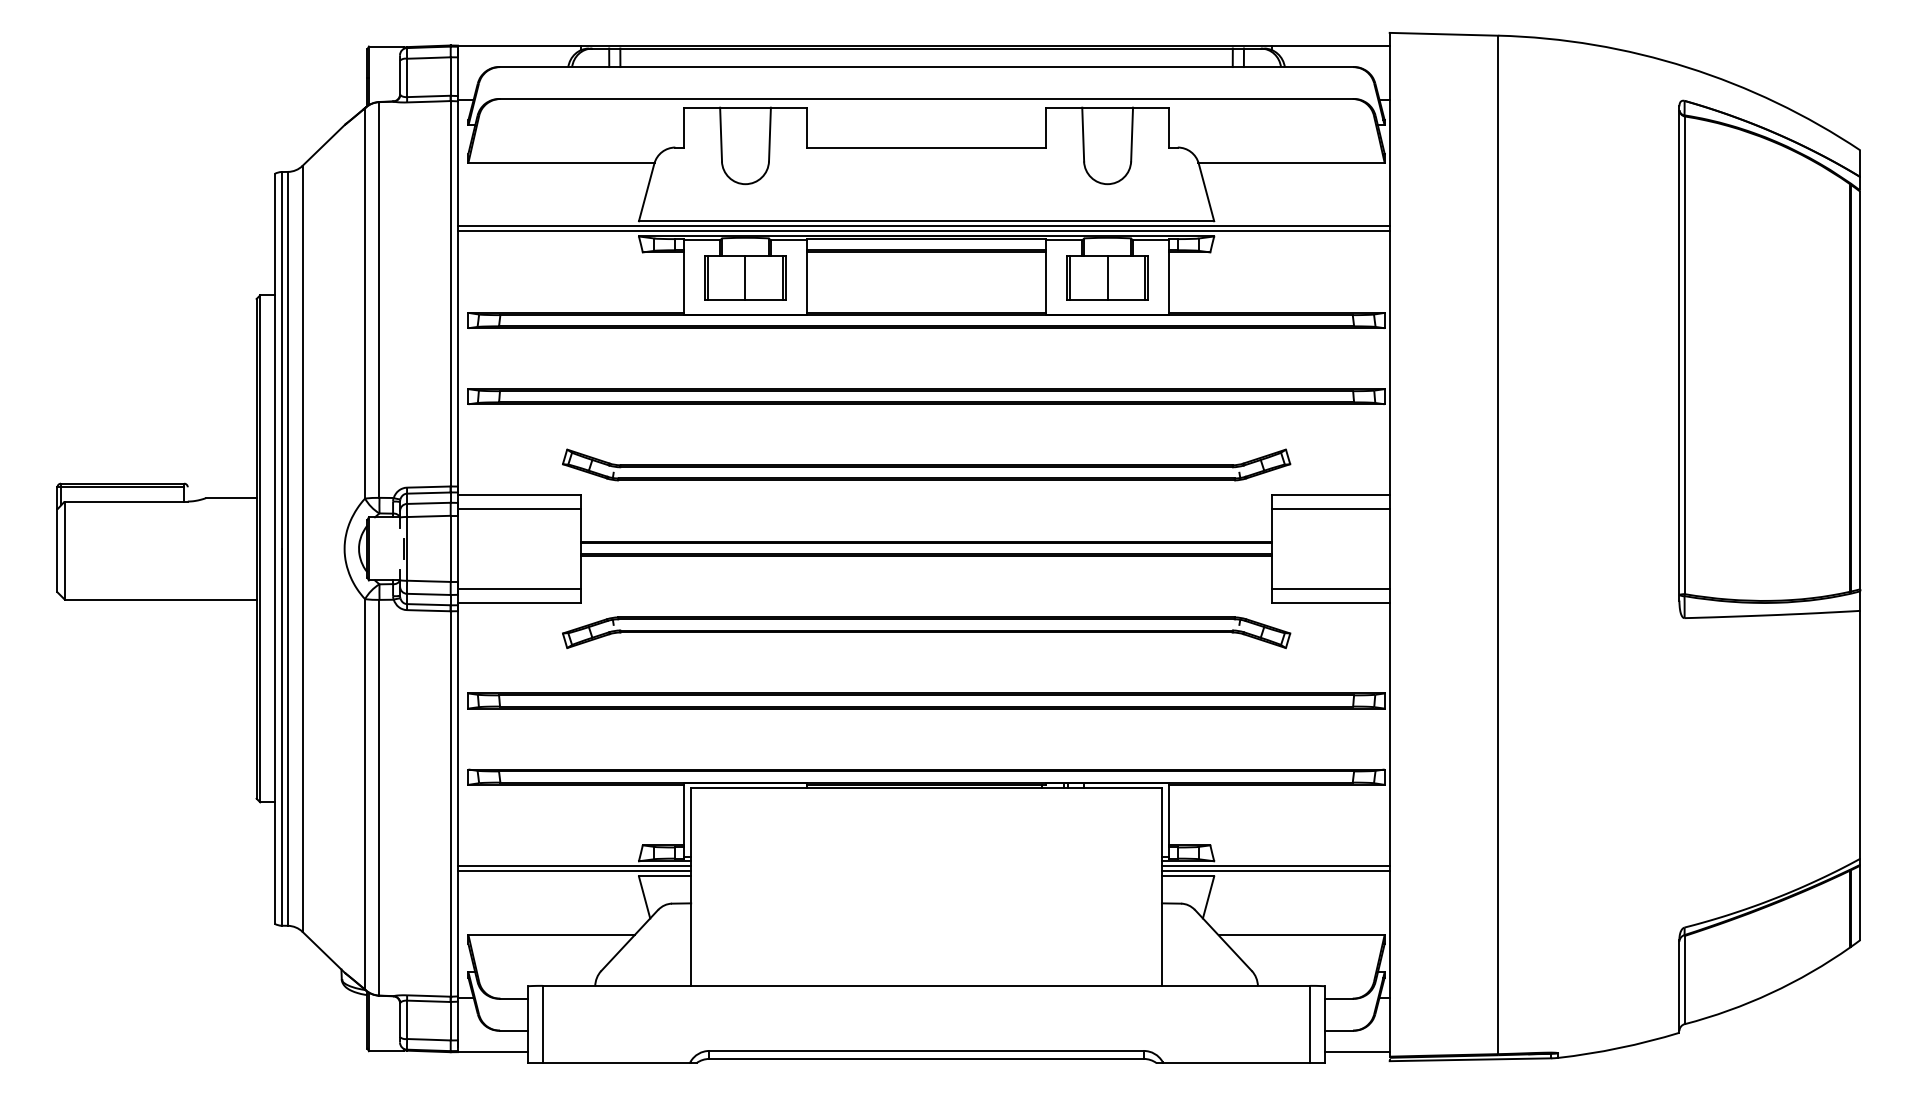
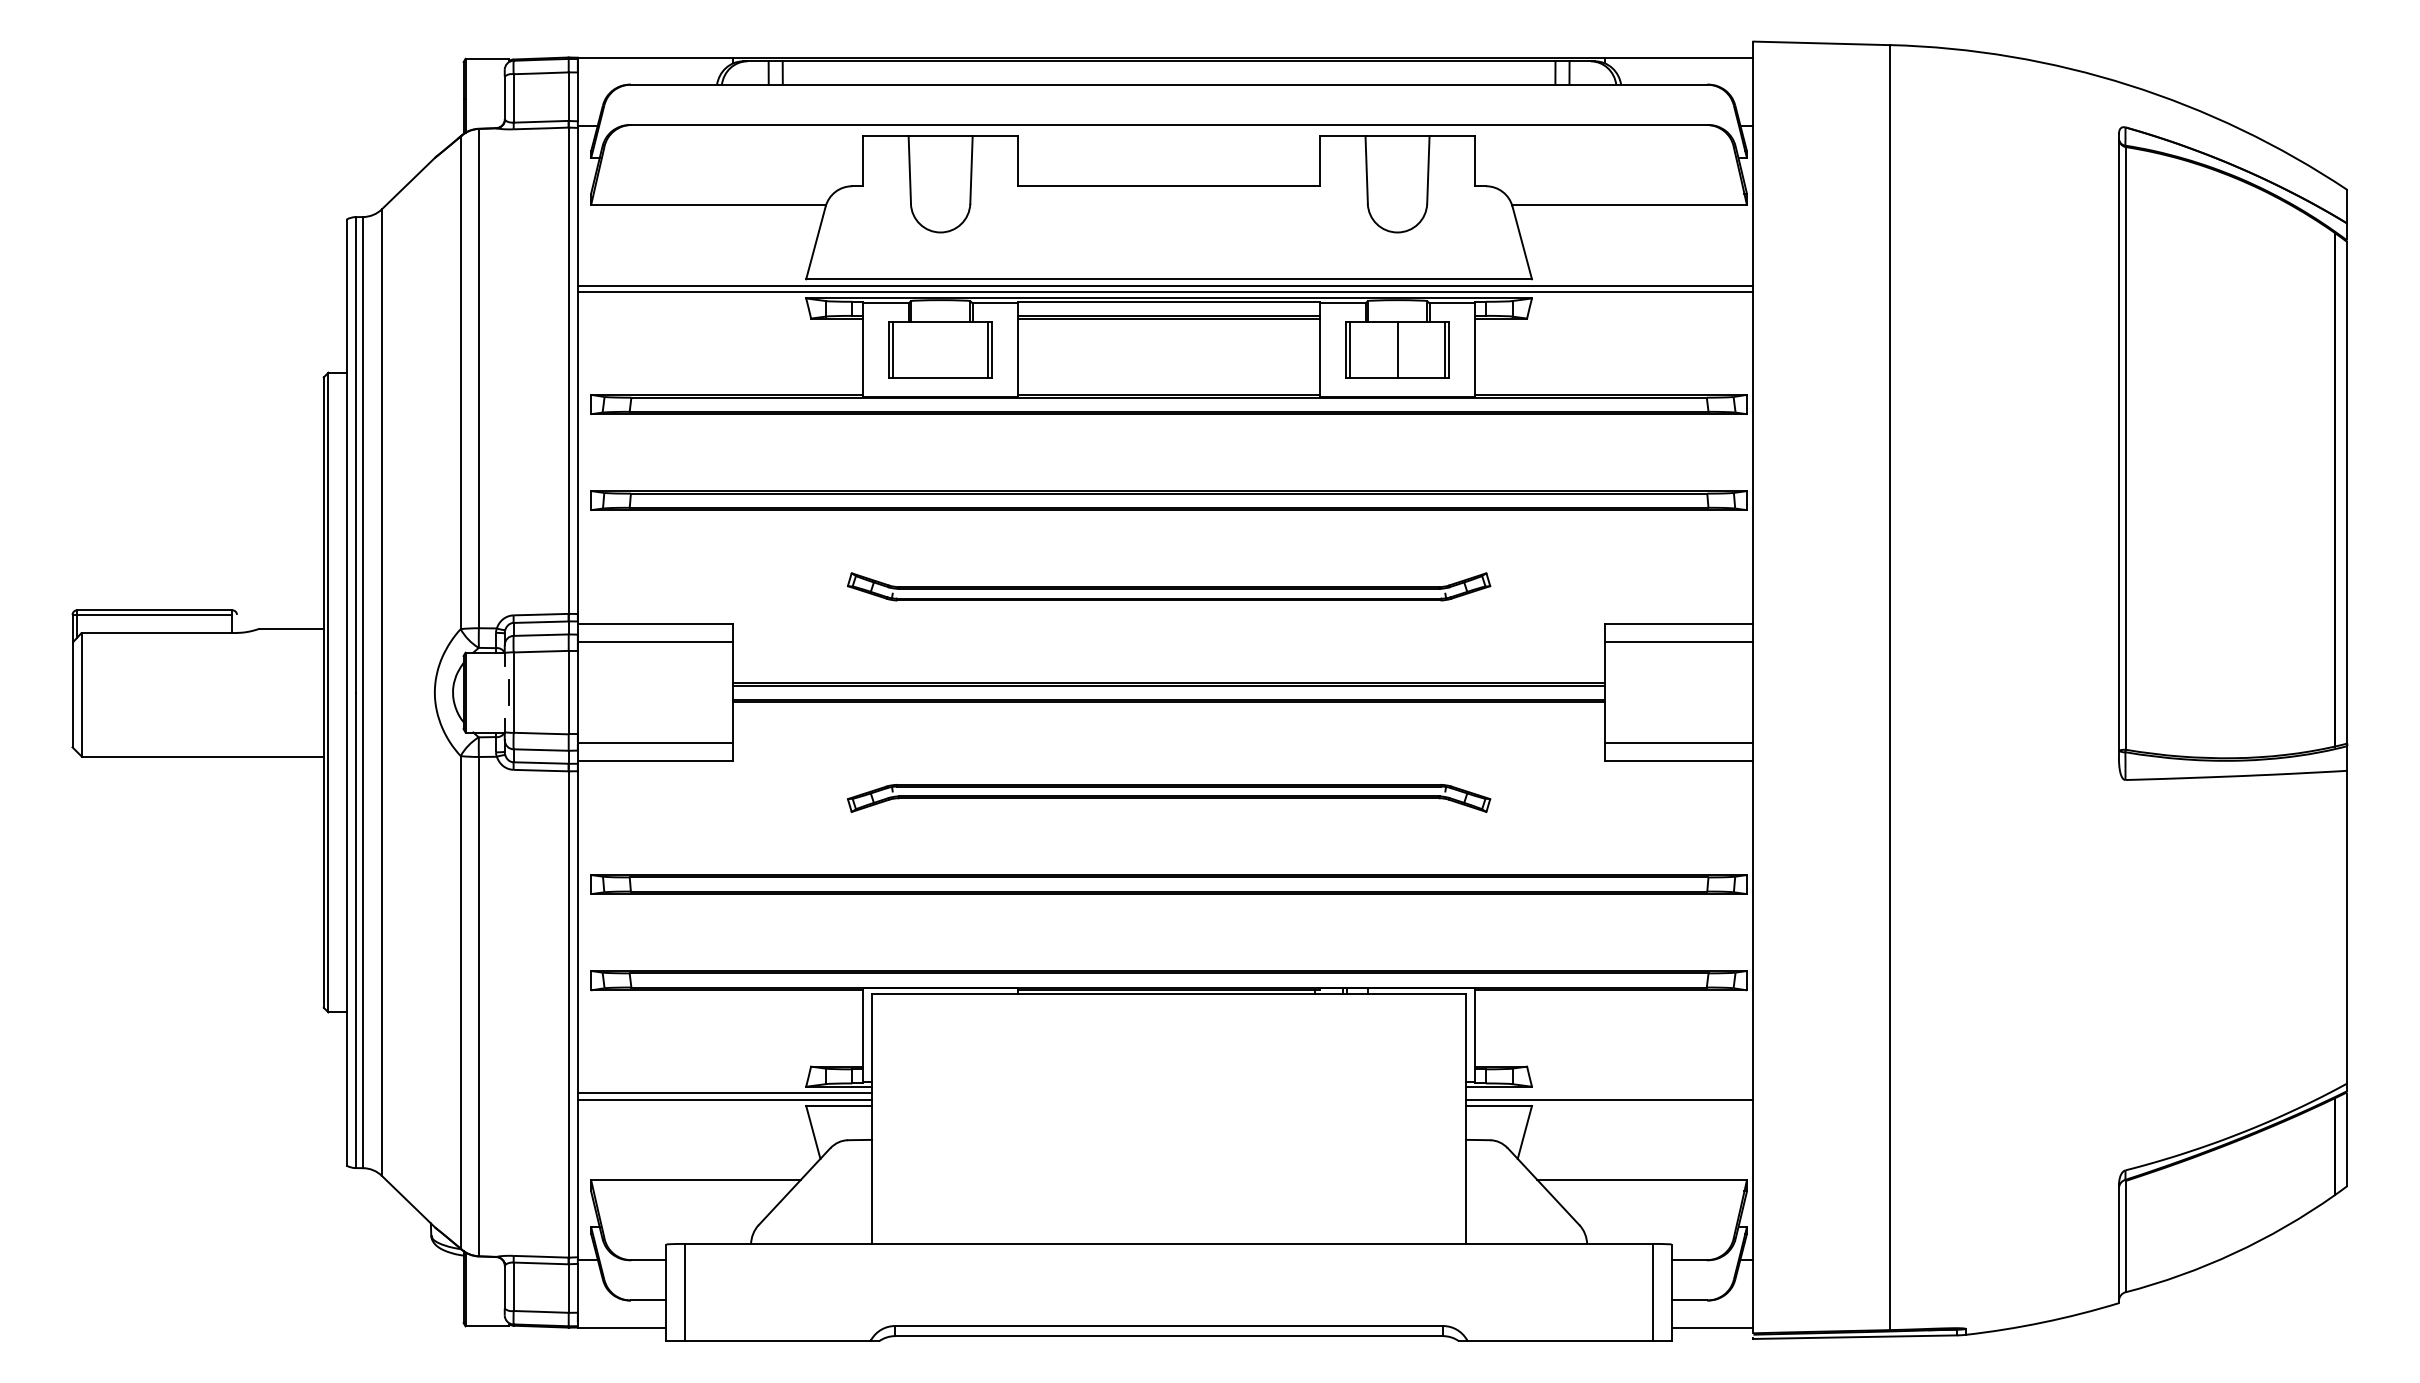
line: (745, 277) -> (940, 350), removed
part: (926, 464) -> (1168, 586), size x0.7
part: (926, 632) -> (1168, 798), size x0.7
line: (1275, 866) -> (1609, 1093), removed

